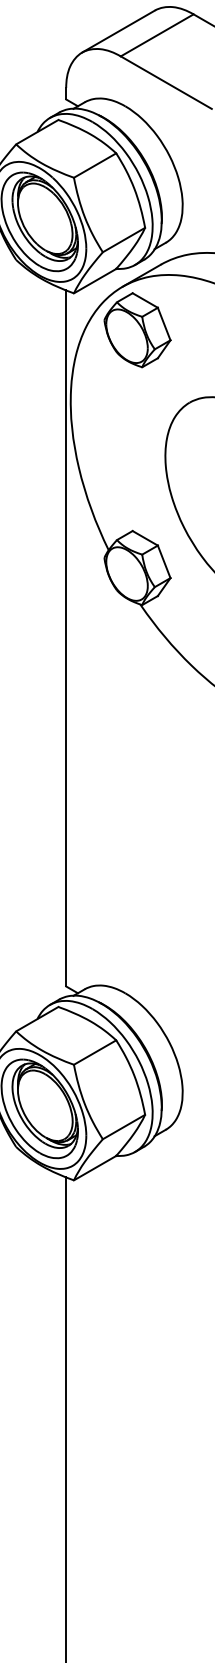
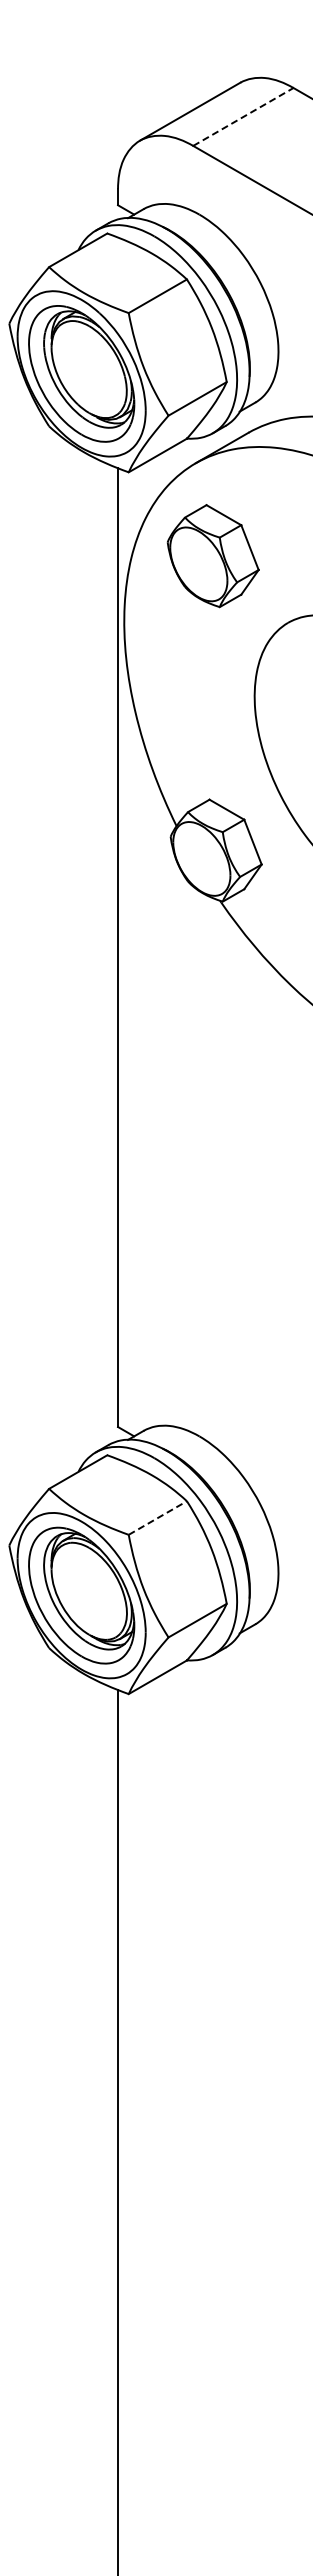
line: (157, 35) -> (243, 116), solid -> dashed
part: (136, 330) -> (212, 556), moved
line: (94, 1052) -> (157, 1518), solid -> dashed

